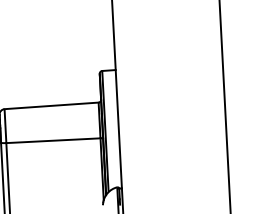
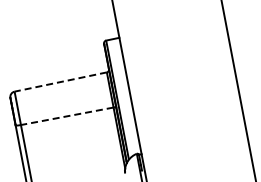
line: (51, 105) -> (60, 81), solid -> dashed
line: (52, 140) -> (66, 116), solid -> dashed

